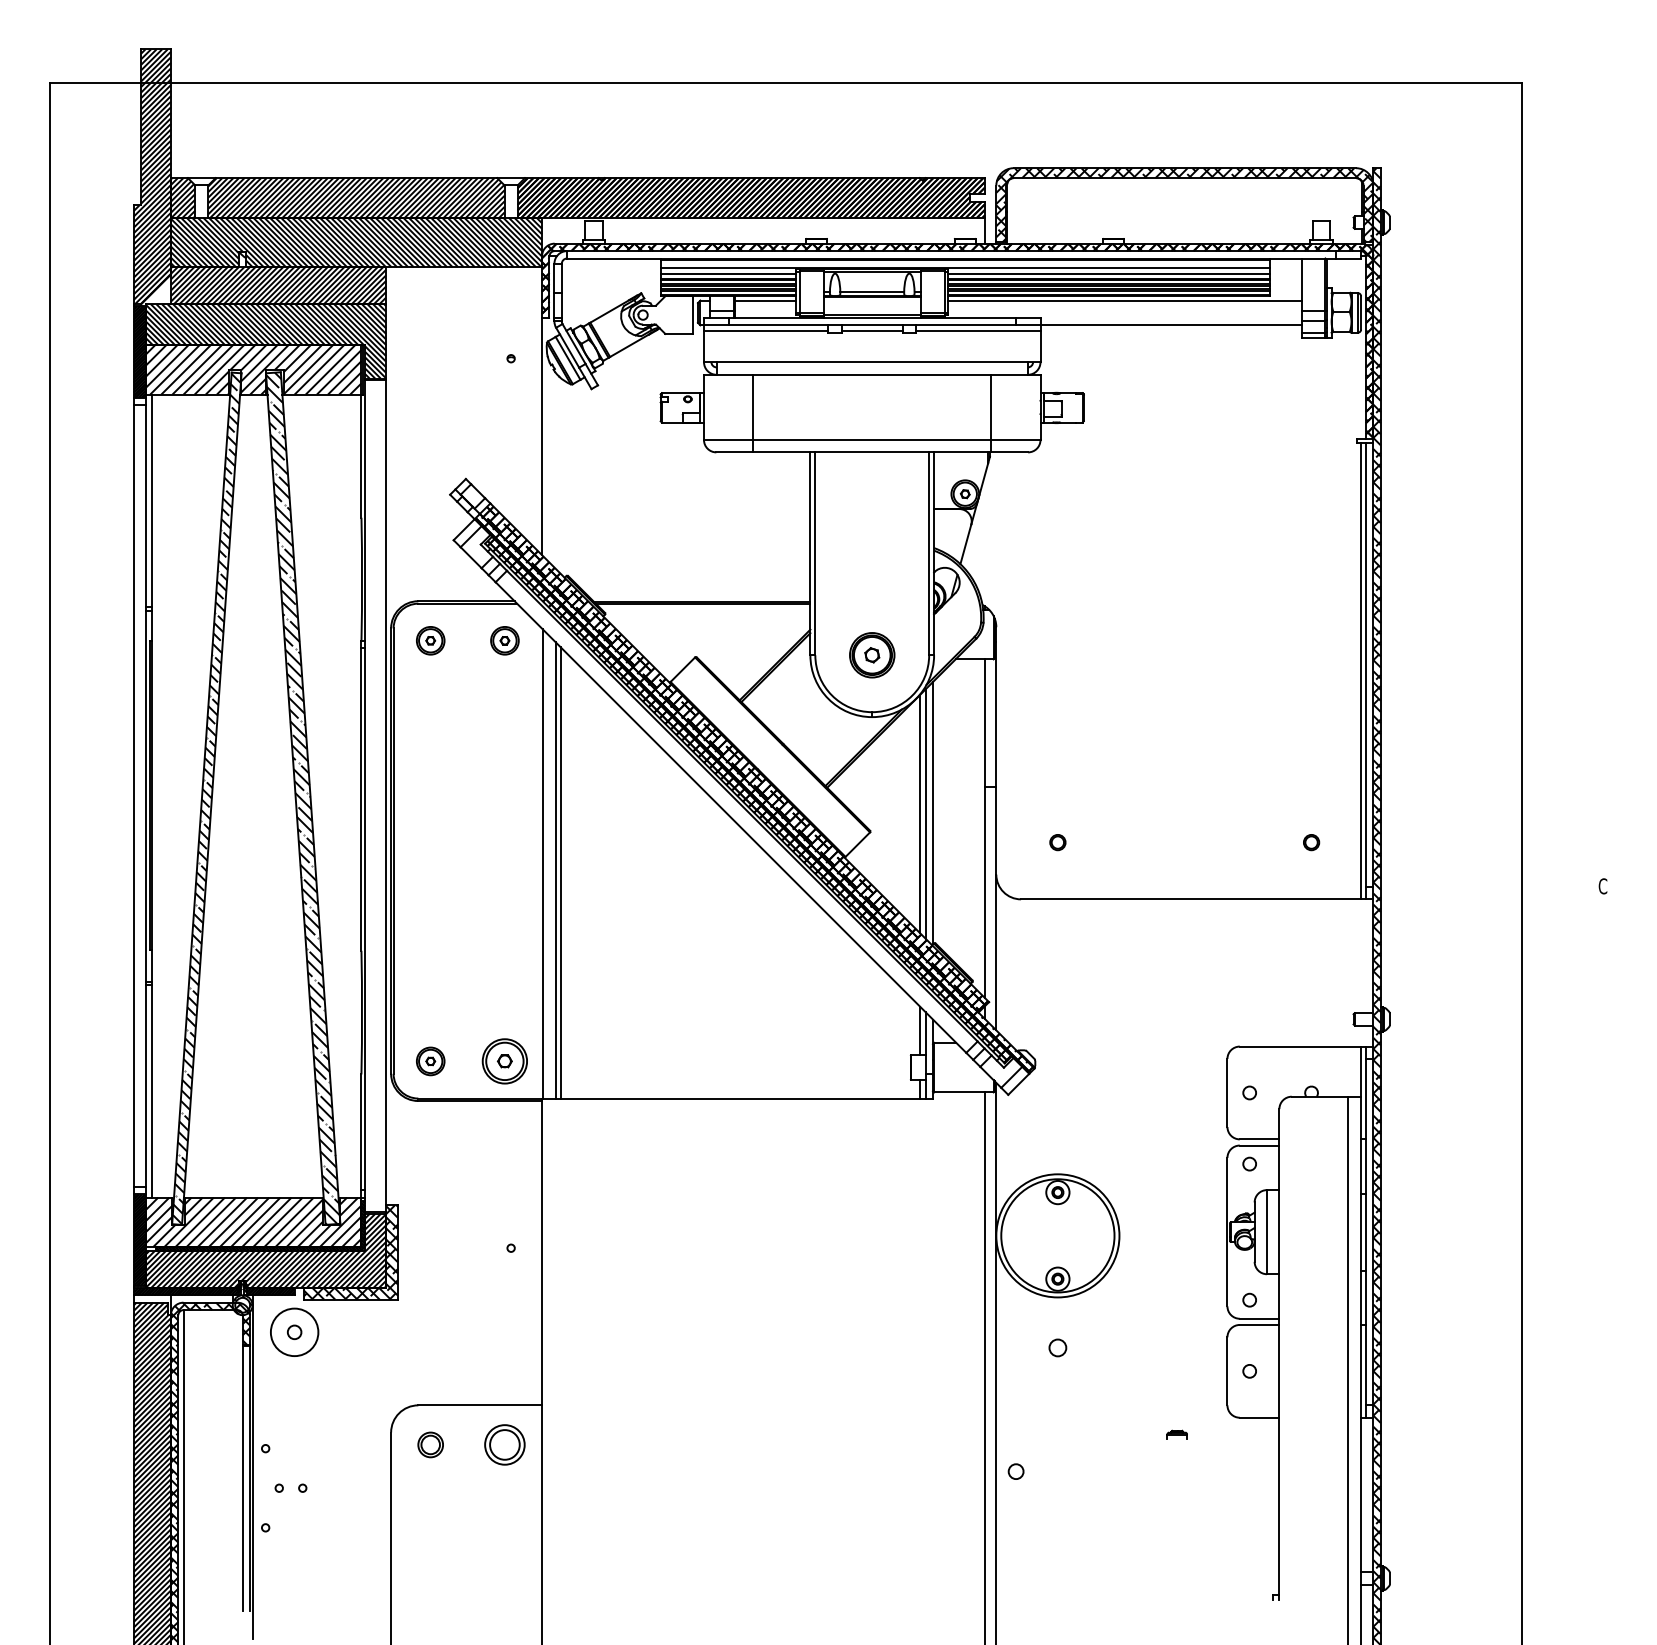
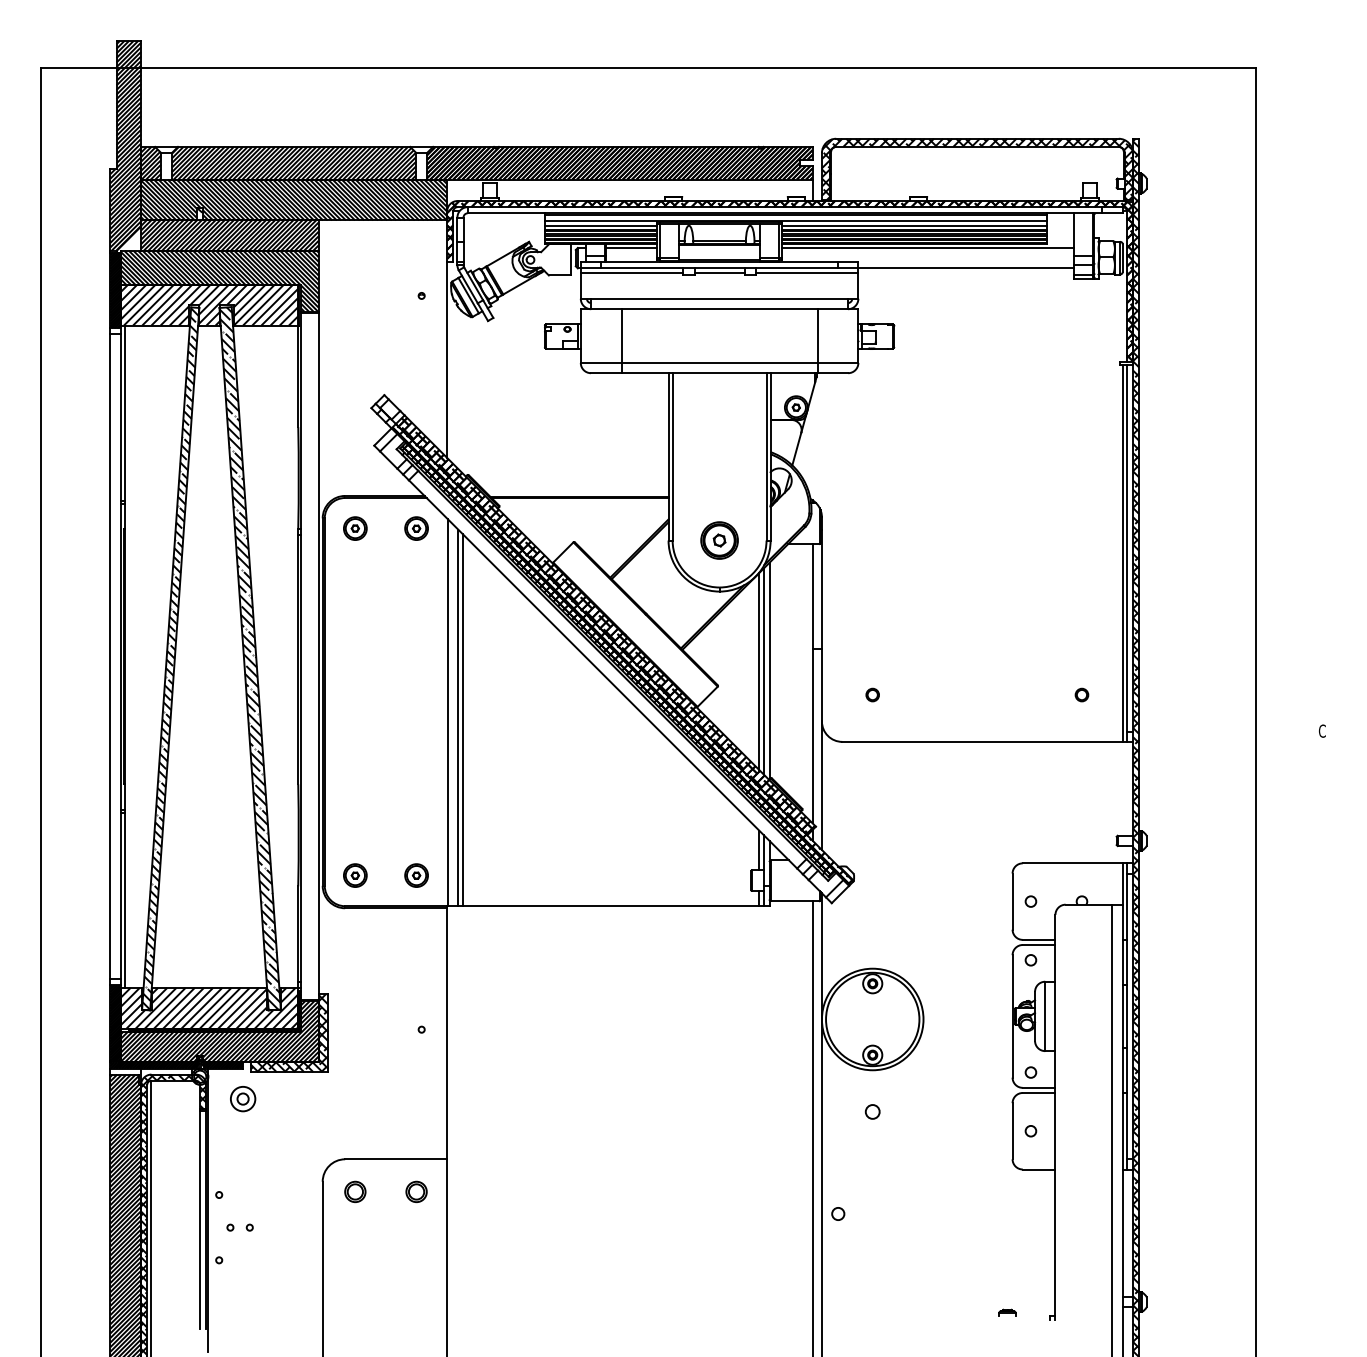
part: (504, 1061) -> (416, 875), size x0.62
circle: (294, 1332) -> (243, 1099), size x0.62
part: (1176, 1434) -> (1006, 1312), moved
part: (504, 1444) -> (416, 1191), size x0.62

